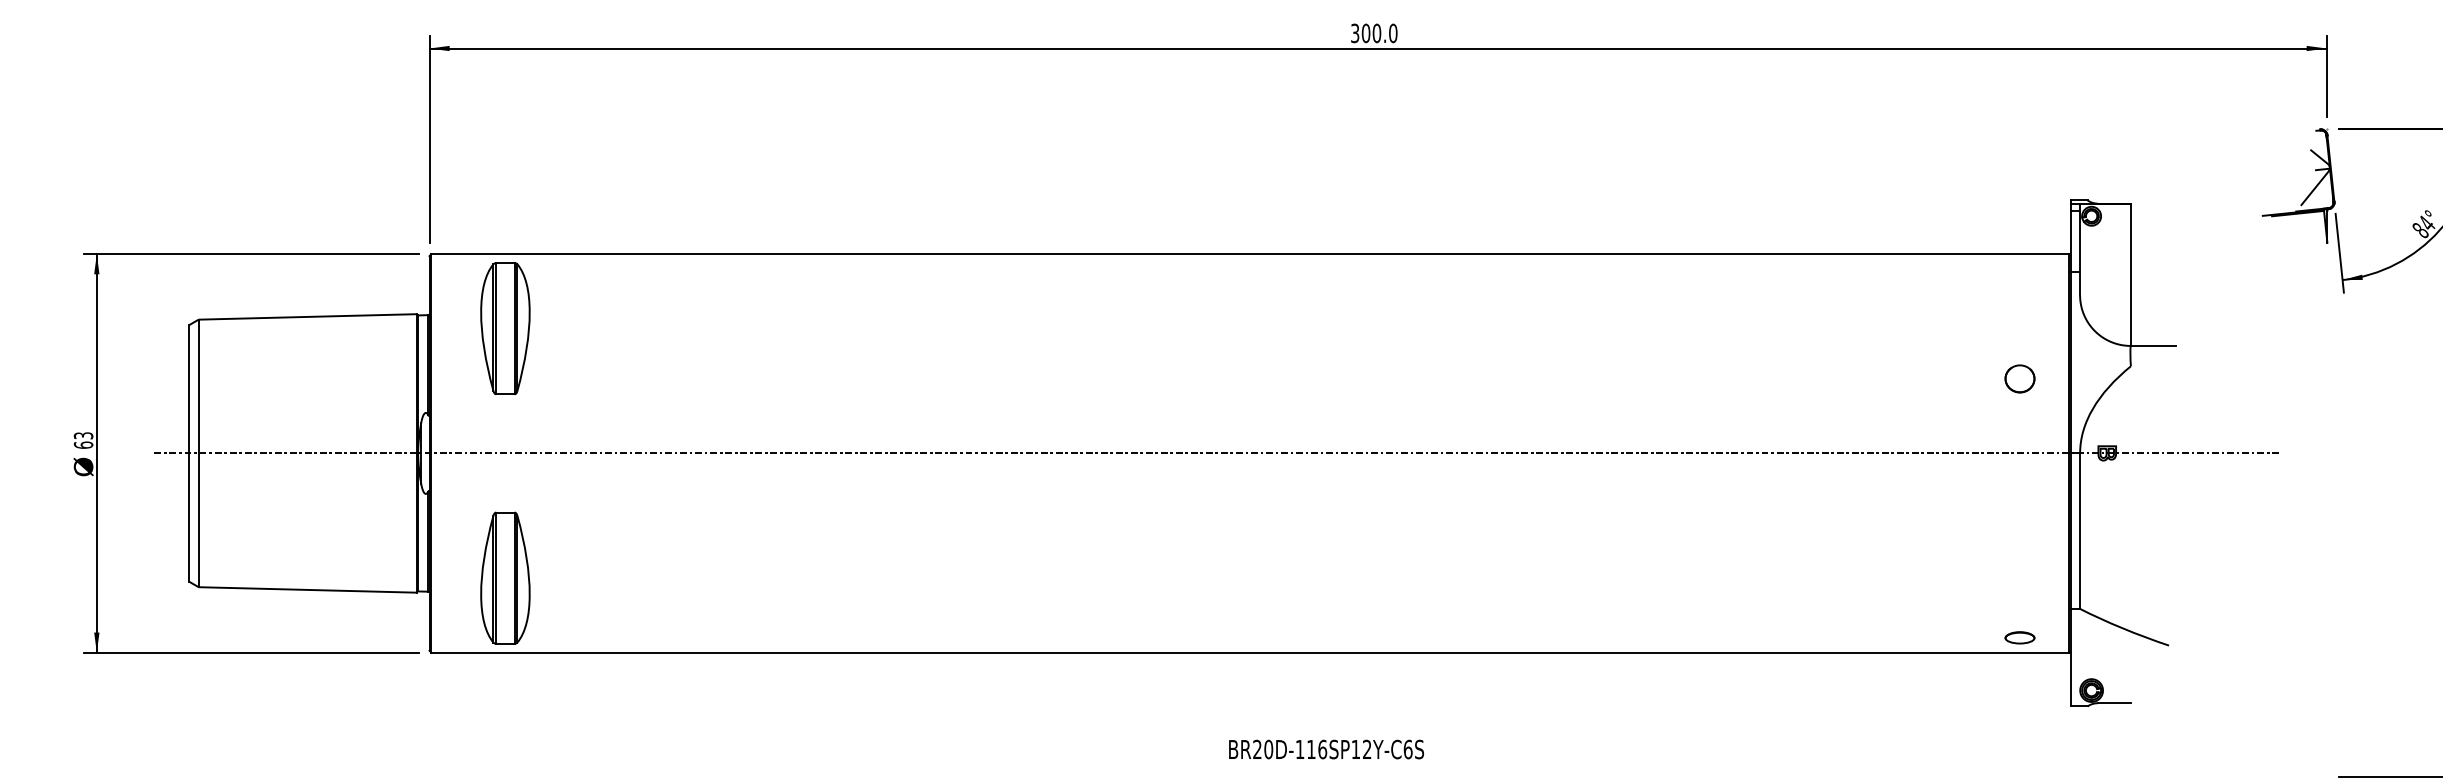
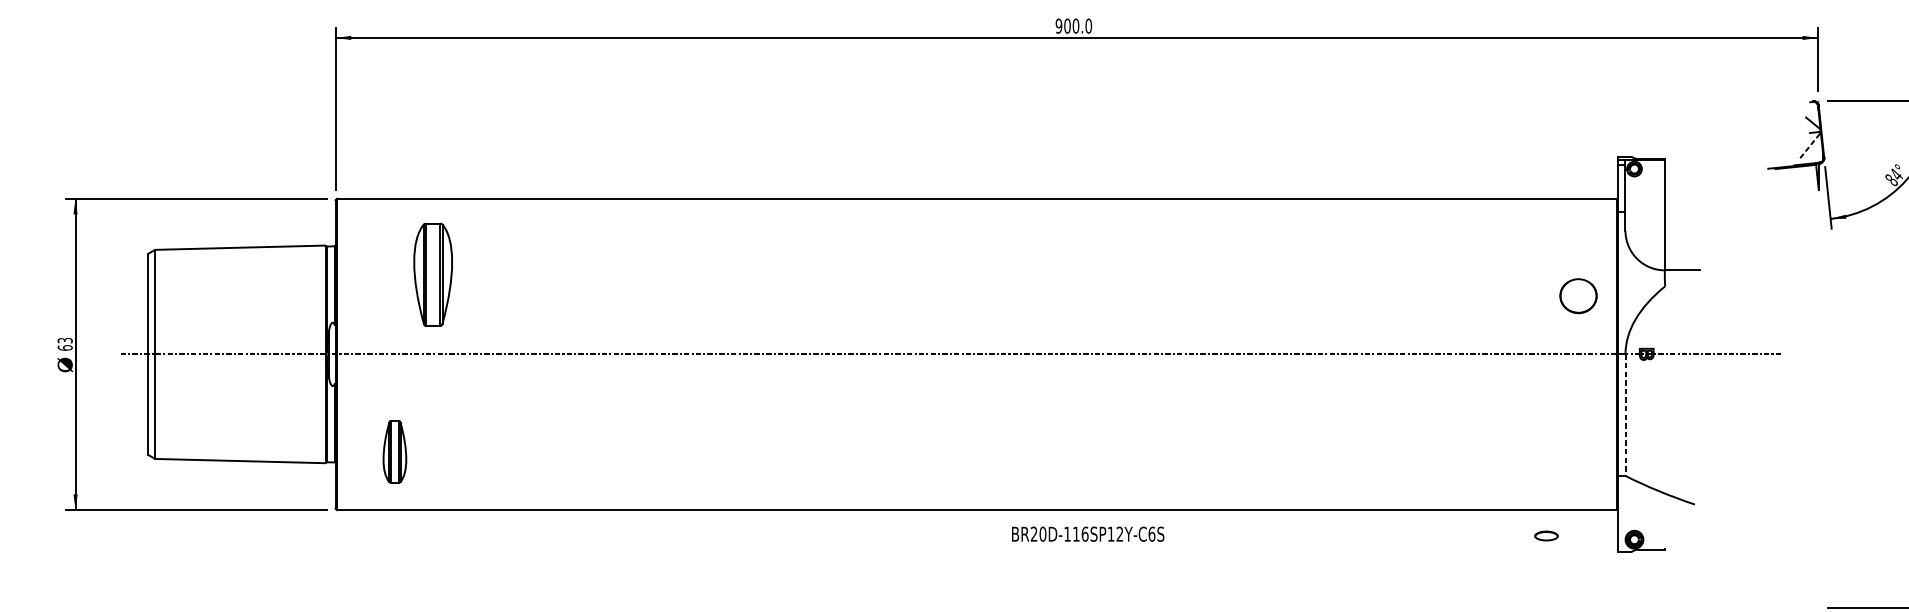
text: (1355, 32) -> (1059, 25), 300.0 -> 900.0
line: (2315, 188) -> (1809, 147), solid -> dashed
part: (505, 328) -> (433, 274), moved
part: (2019, 378) -> (1578, 295), size x1.6
line: (2080, 531) -> (1625, 415), solid -> dashed
part: (505, 577) -> (394, 451), size x0.6
part: (2019, 637) -> (1546, 535), moved
text: (1326, 749) -> (1088, 534), moved

